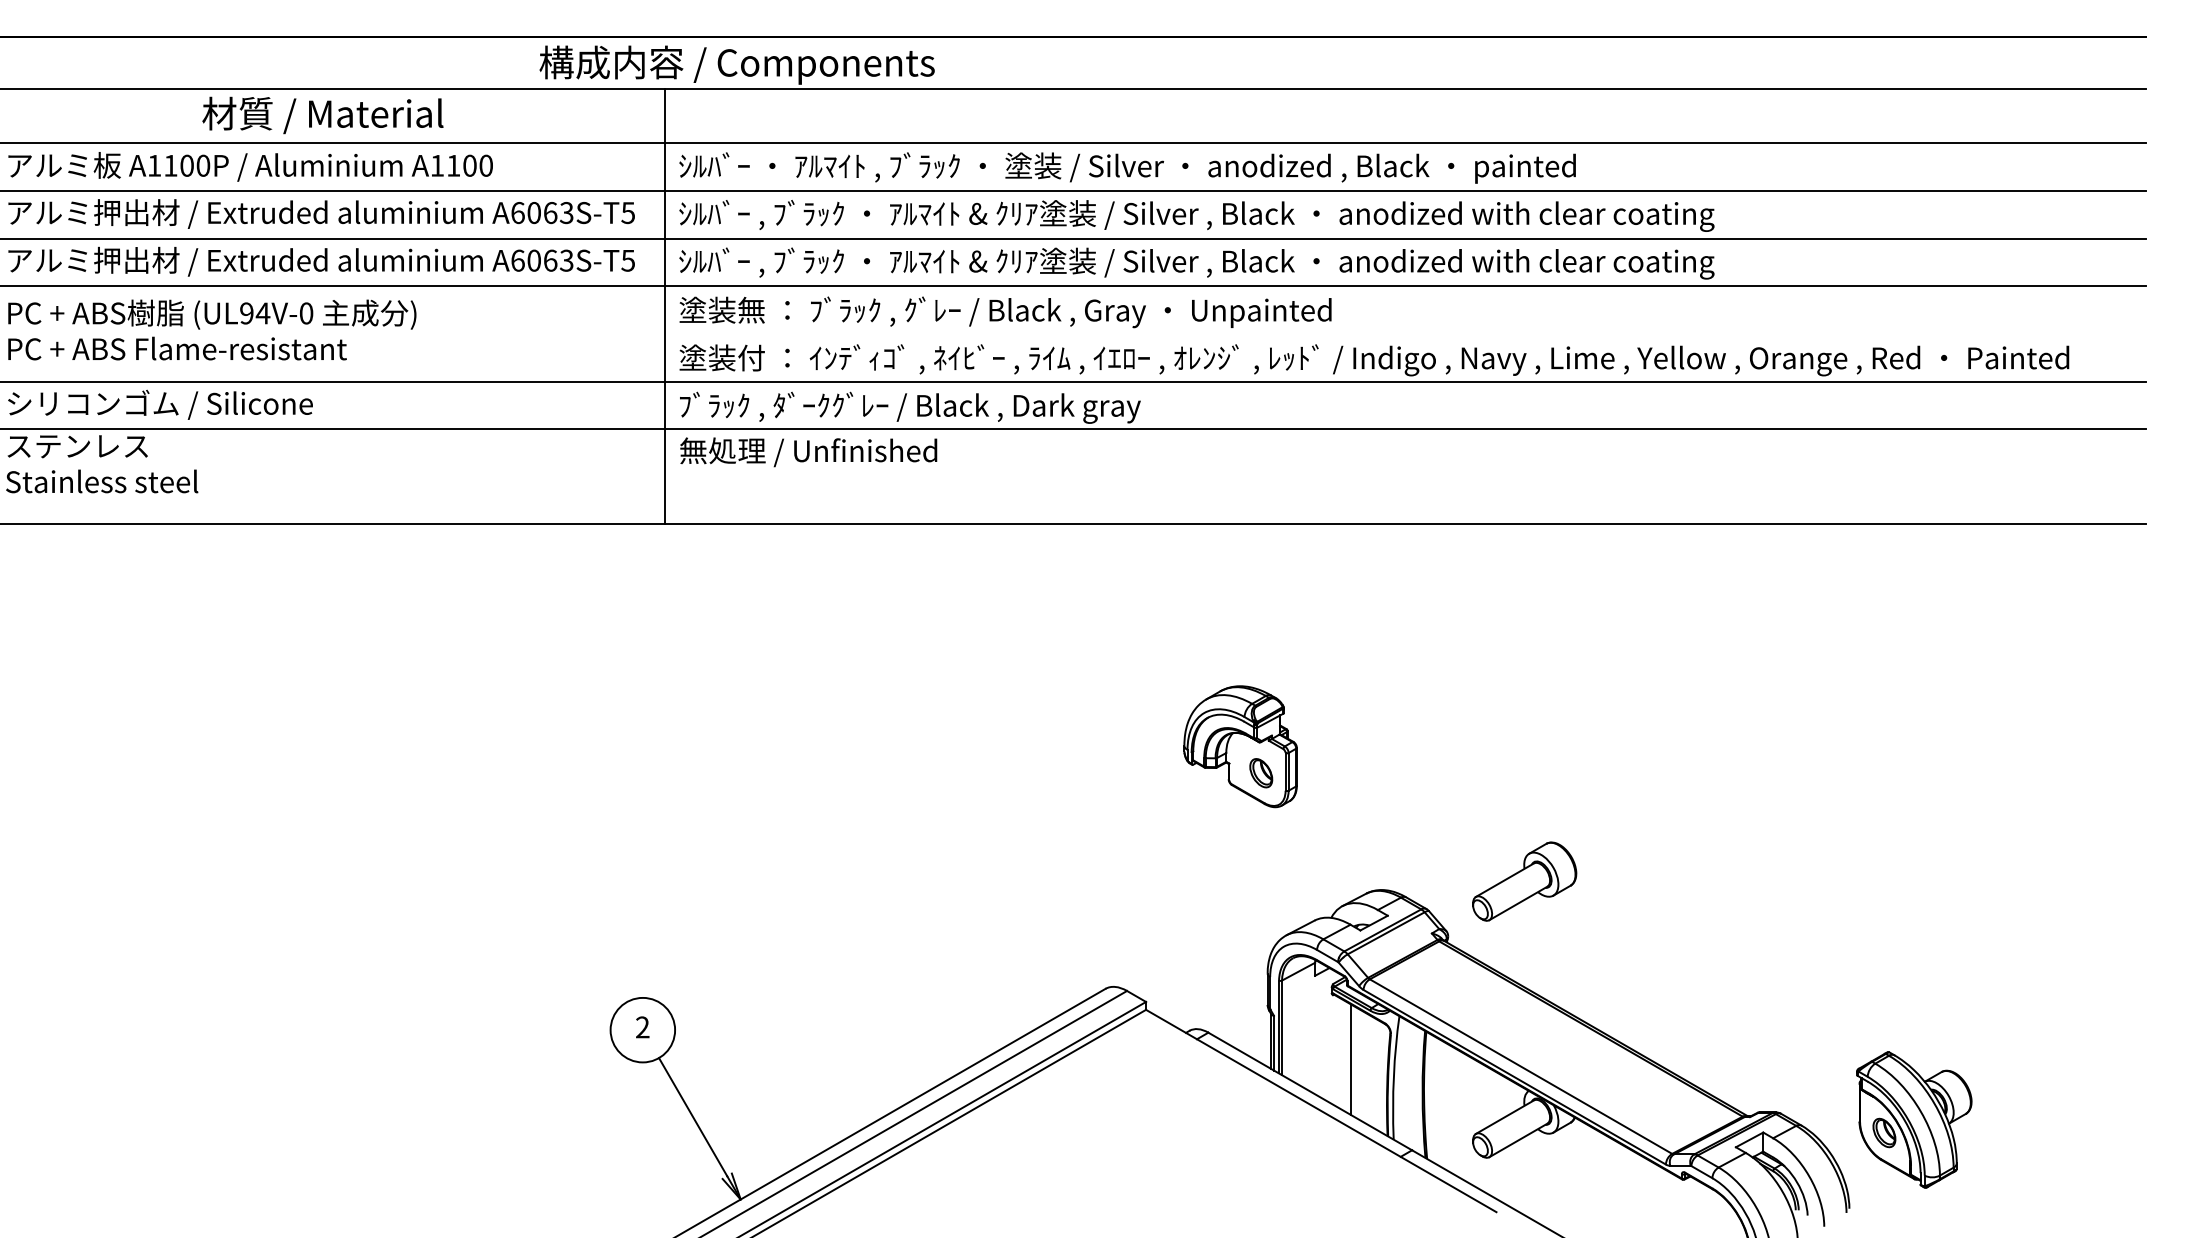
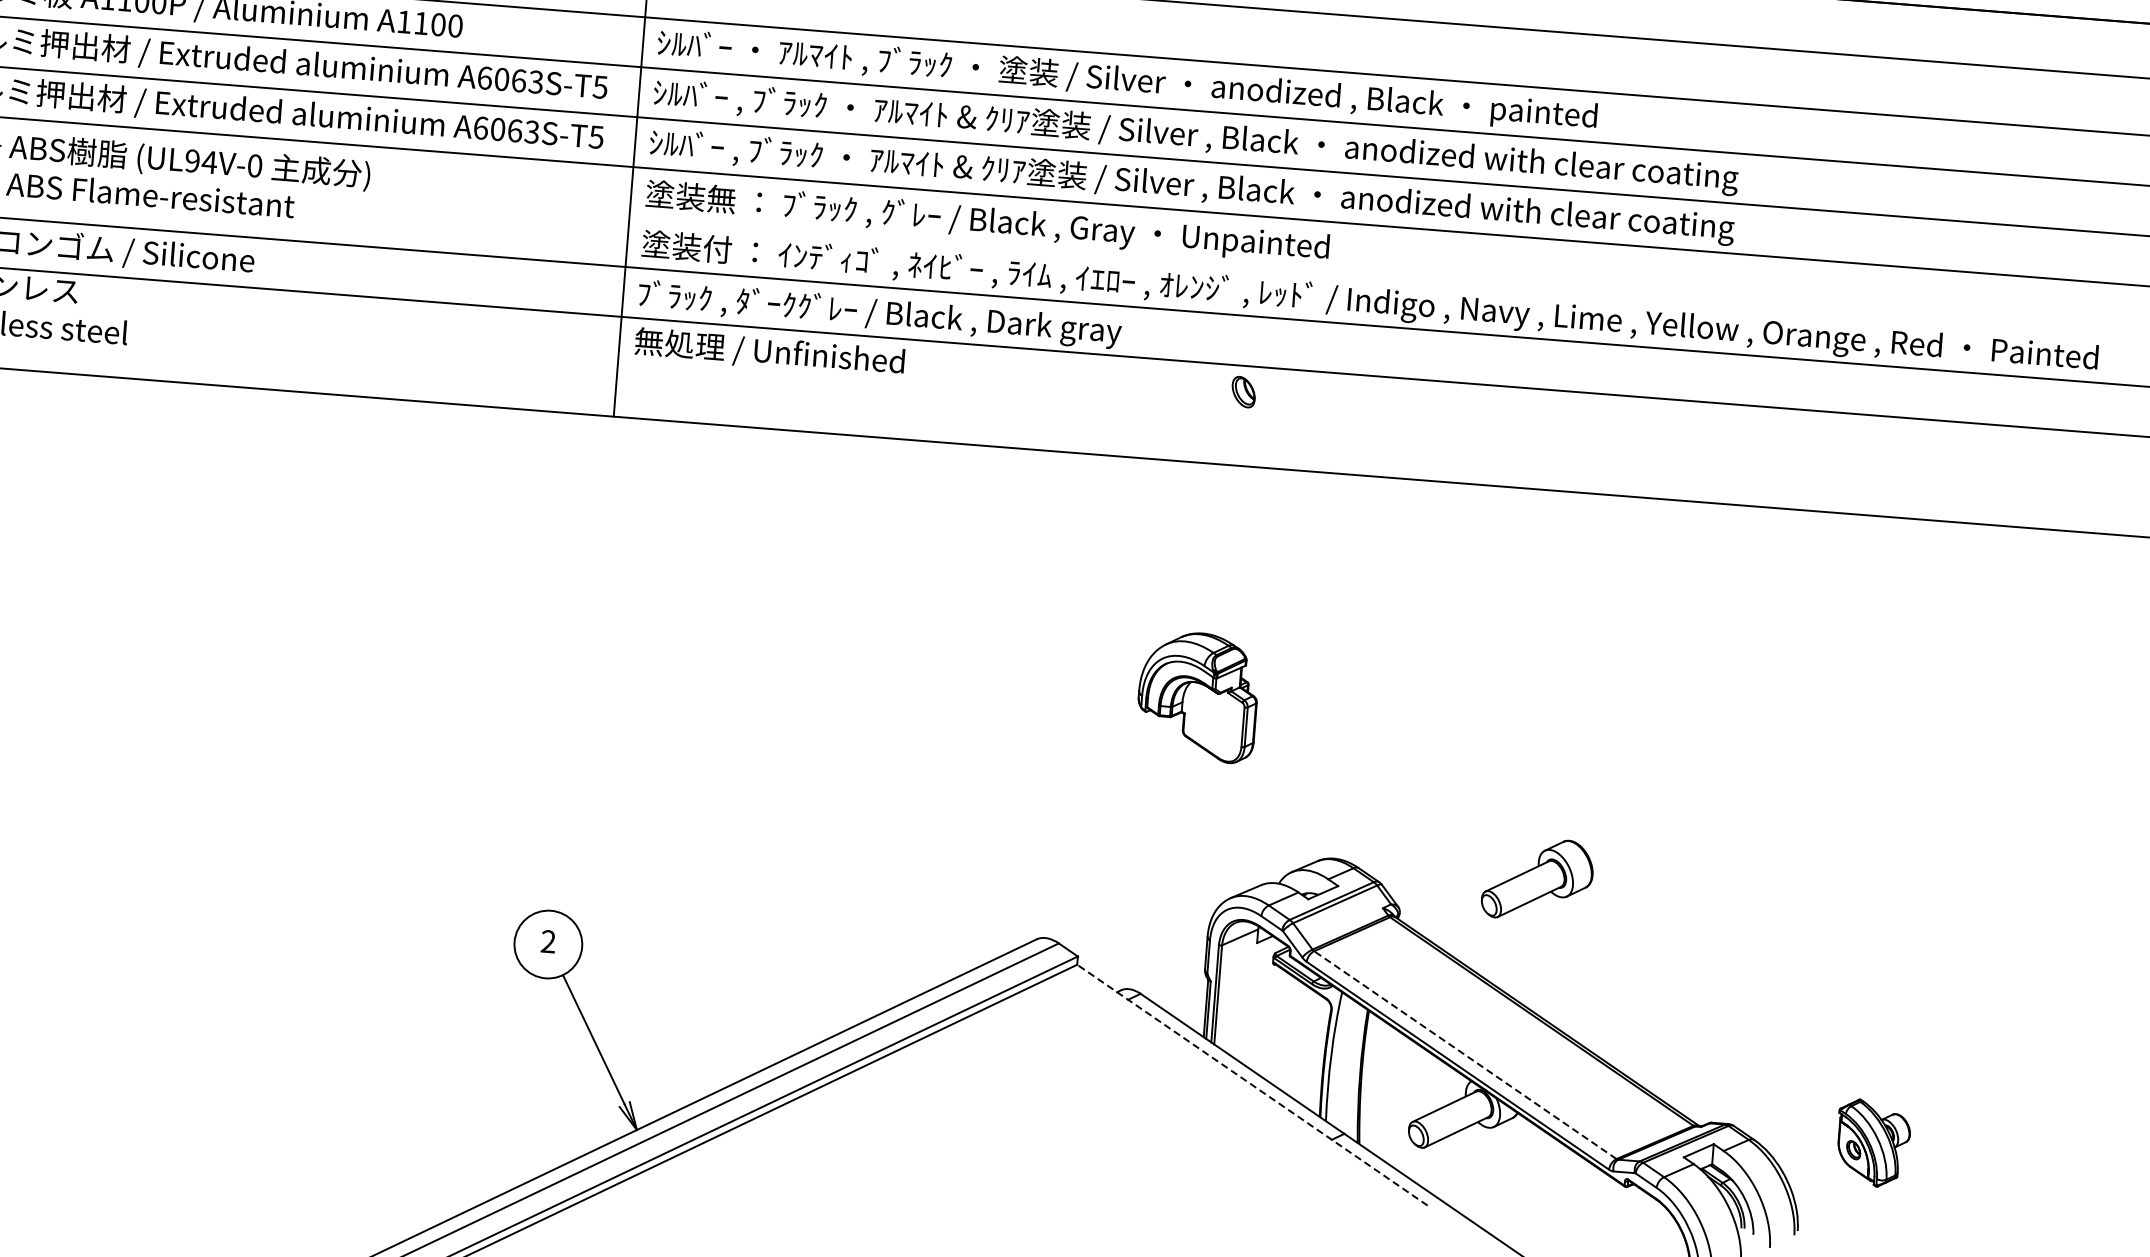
part: (1261, 773) -> (1243, 392), moved
part: (1524, 881) -> (1537, 879), moved
line: (1351, 1059) -> (1288, 1033), removed
line: (1521, 1066) -> (1465, 1055), solid -> dashed
line: (1320, 1110) -> (1251, 1084), solid -> dashed
part: (1914, 1119) -> (1873, 1143), size x0.6

